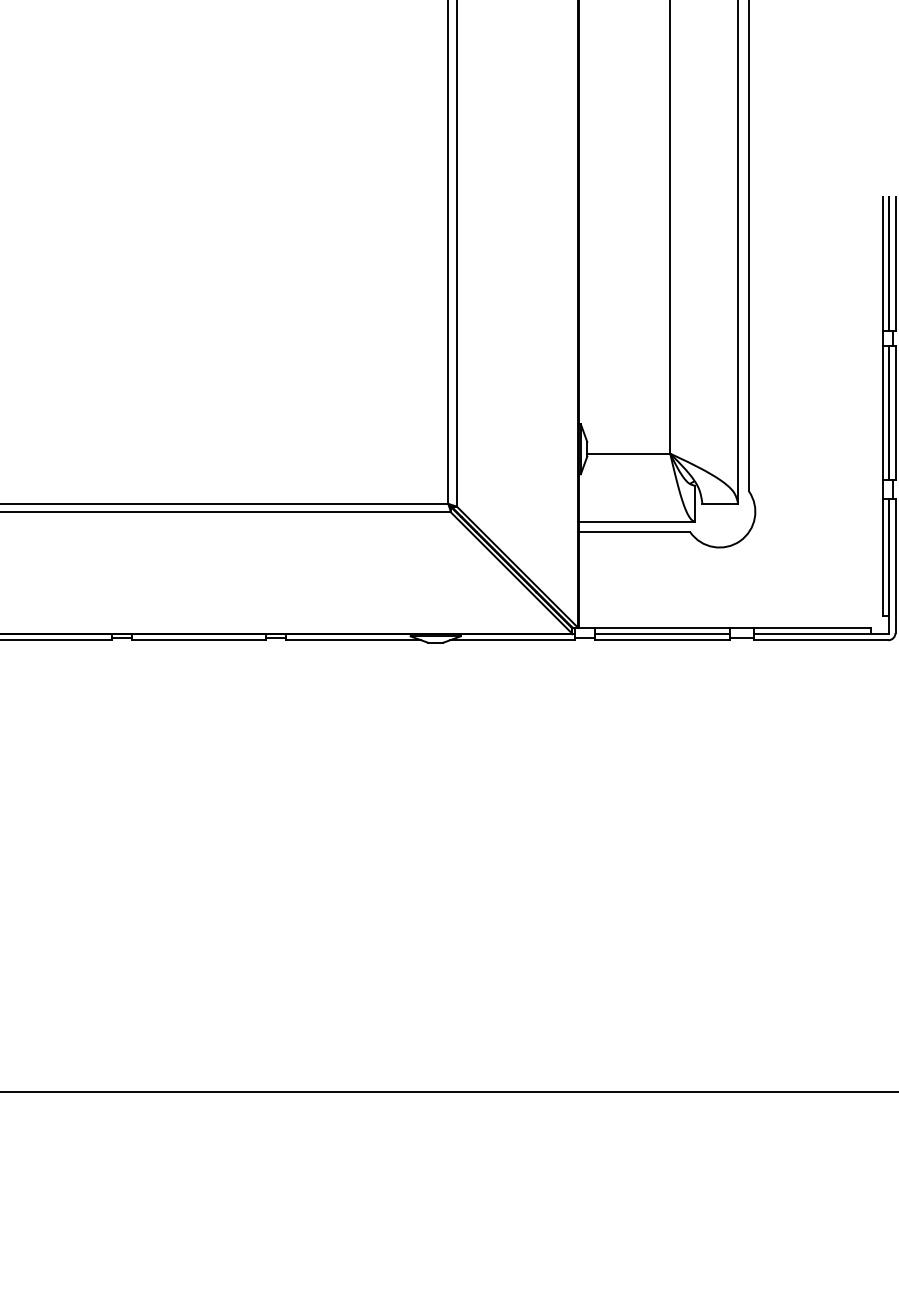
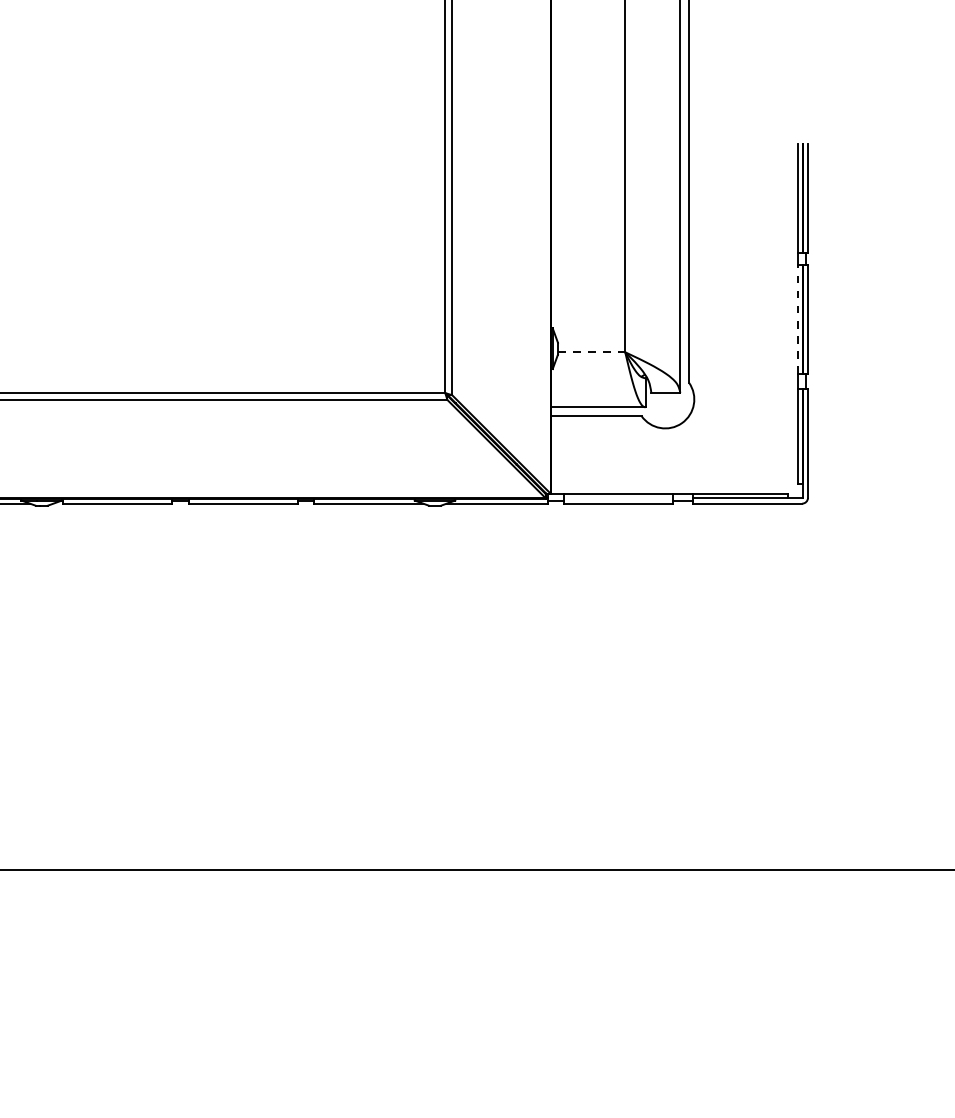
line: (883, 413) -> (798, 319), solid -> dashed
line: (628, 453) -> (591, 352), solid -> dashed
line: (661, 633) -> (618, 498), removed

